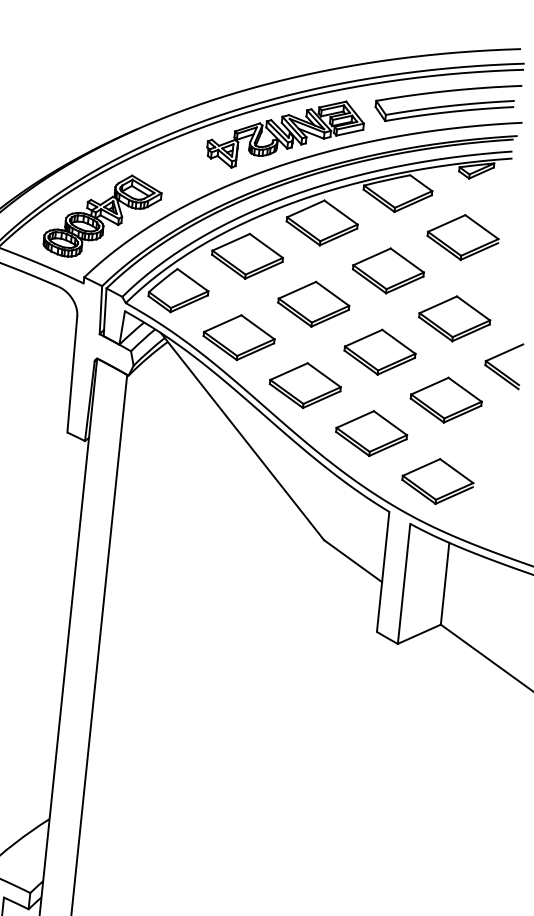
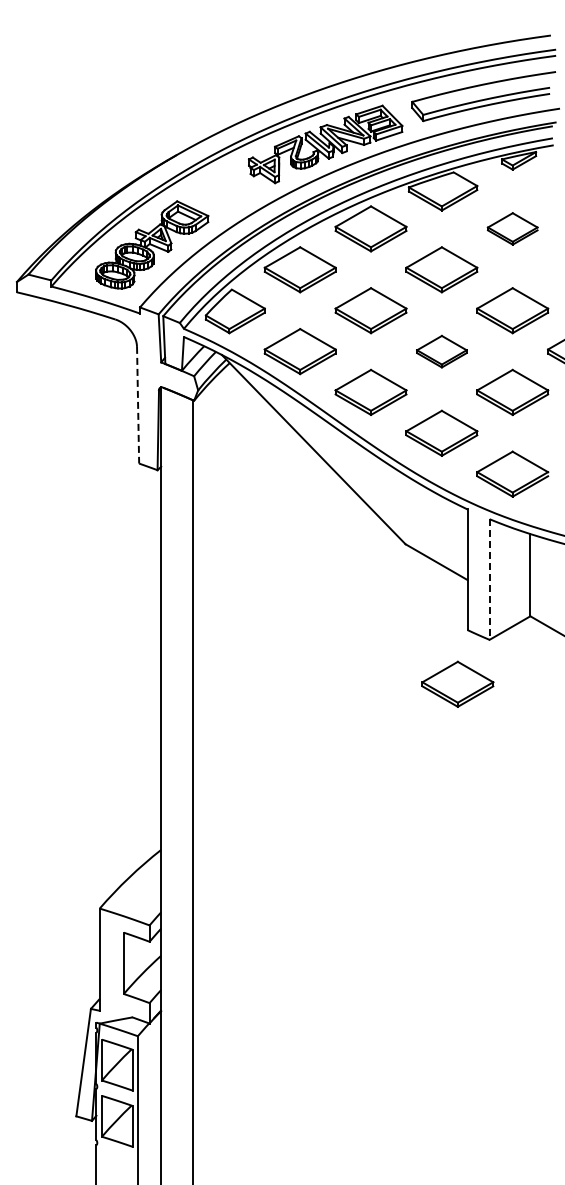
part: (462, 237) -> (512, 228), size x0.7
part: (379, 352) -> (441, 351), size x0.7
line: (72, 374) -> (138, 405), solid -> dashed
line: (403, 584) -> (489, 580), solid -> dashed
part: (361, 684) -> (457, 683), added

